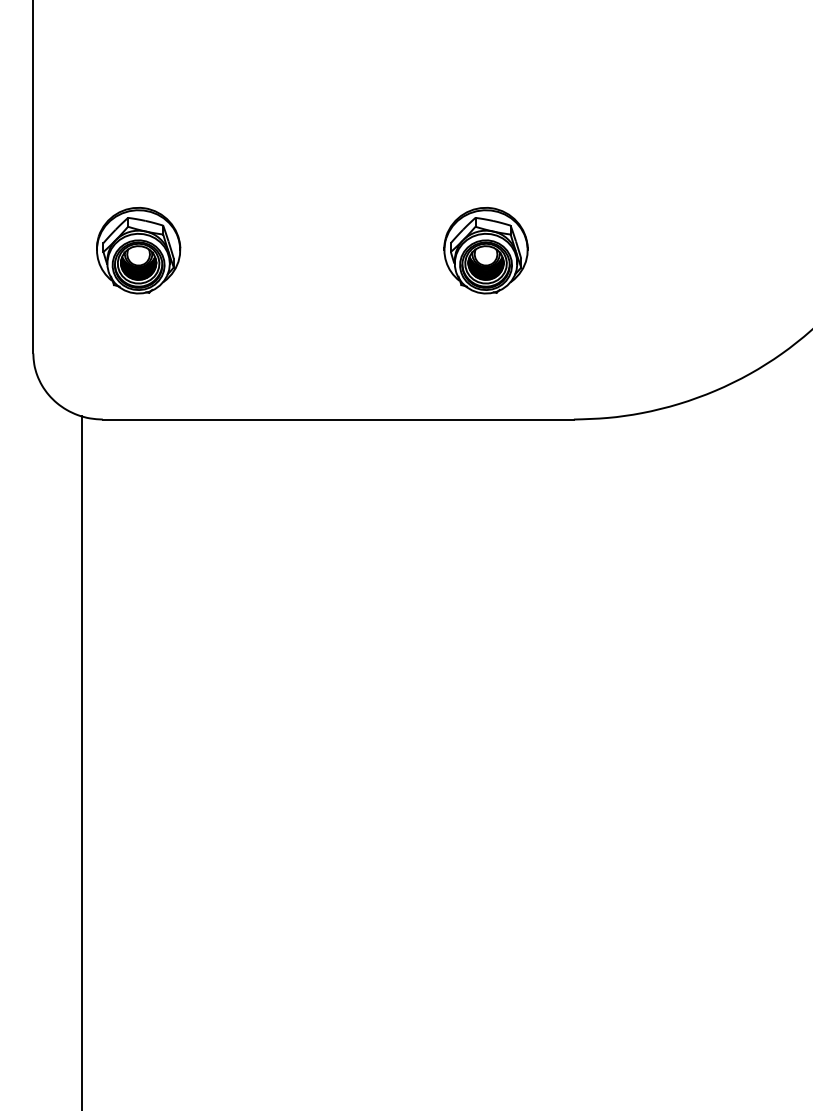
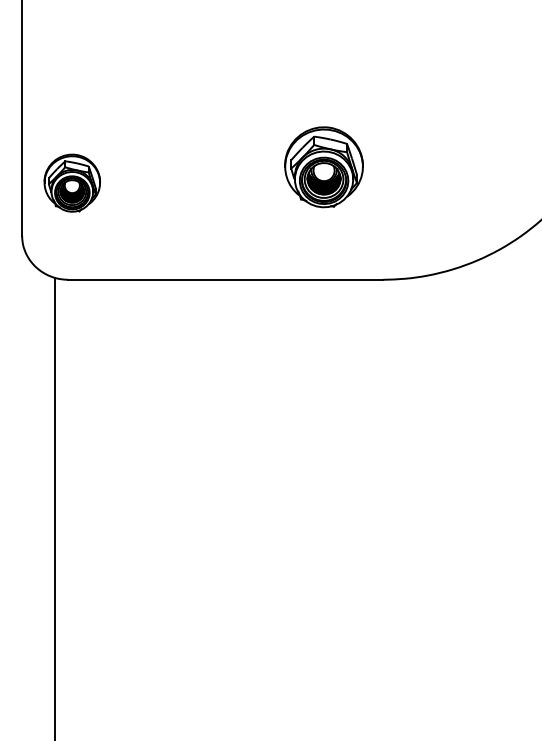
part: (137, 249) -> (71, 182), moved
part: (485, 249) -> (323, 166), size x1.4

